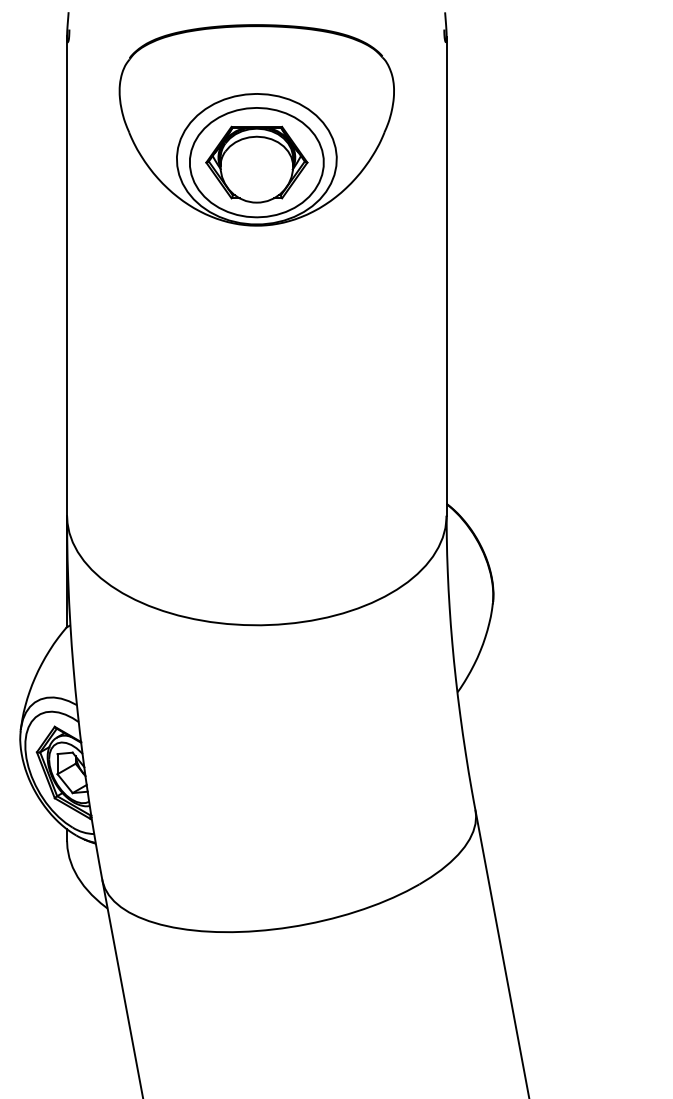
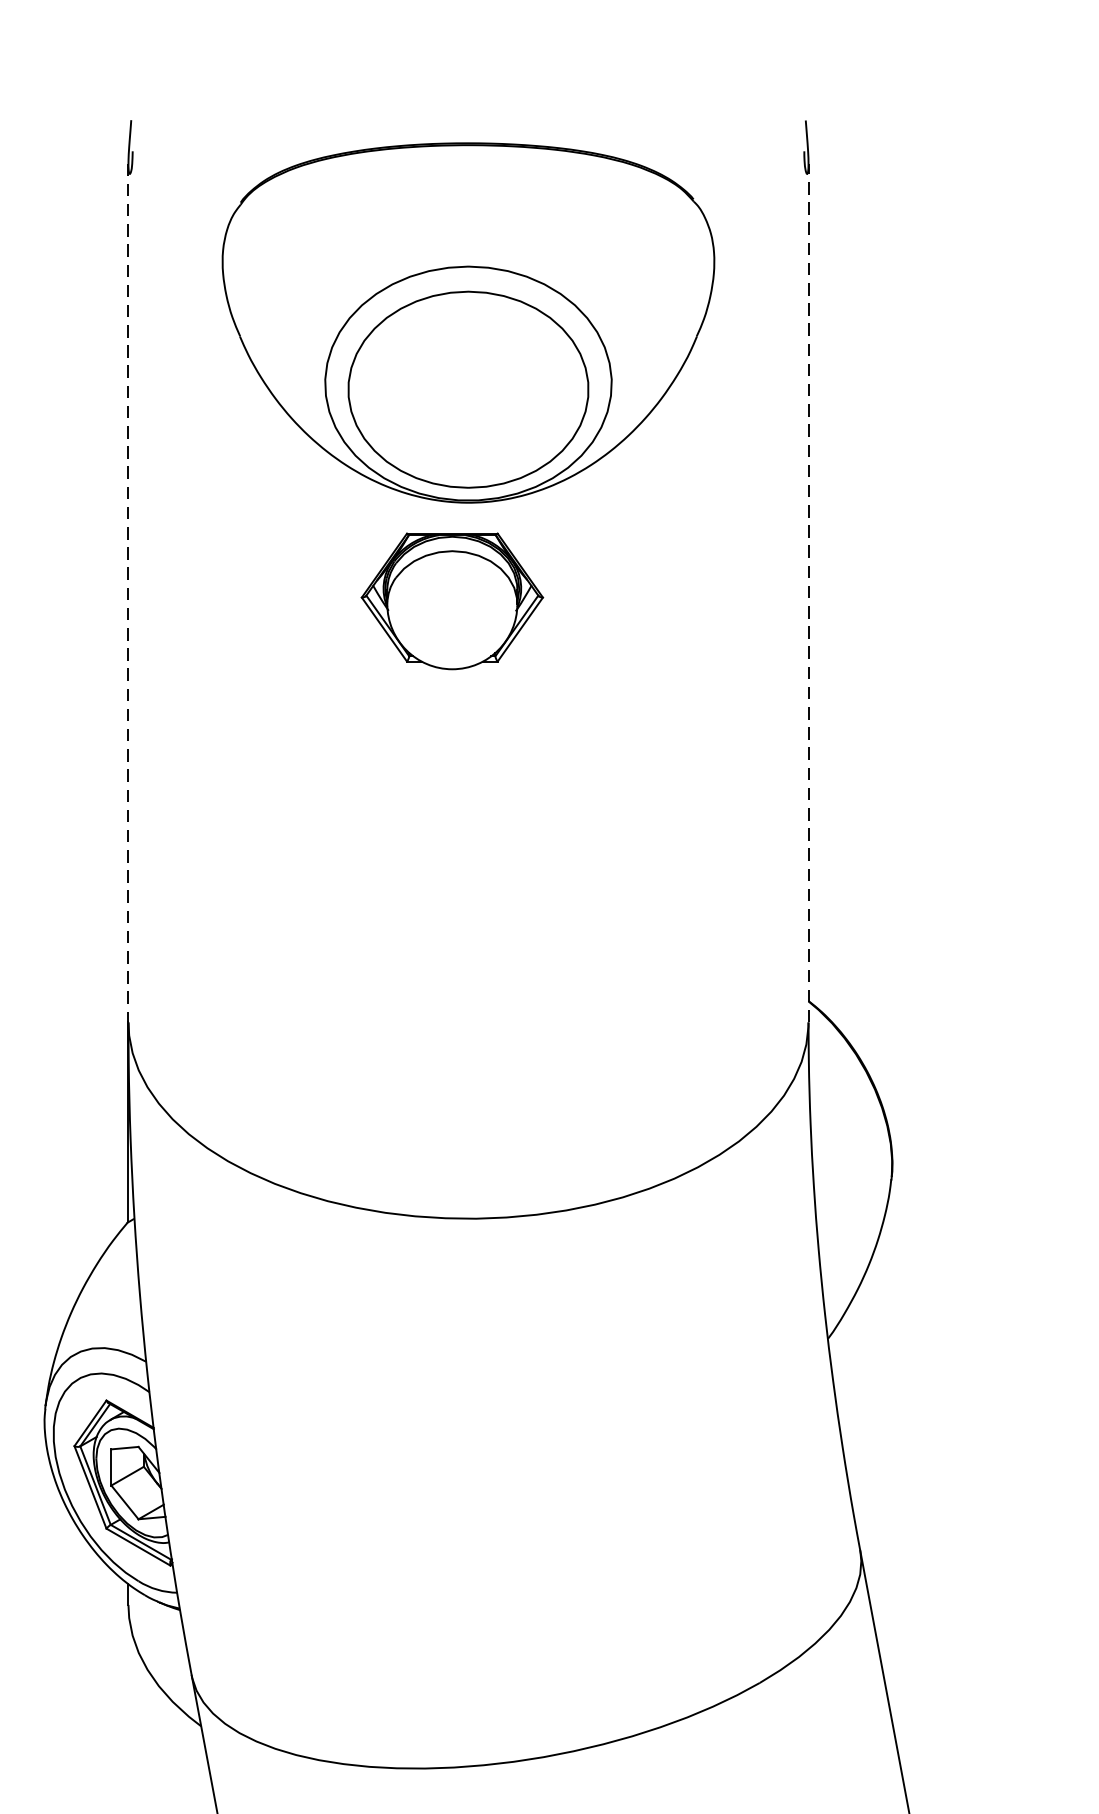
part: (256, 164) -> (451, 600), moved
line: (67, 276) -> (129, 593), solid -> dashed
line: (446, 276) -> (808, 593), solid -> dashed

